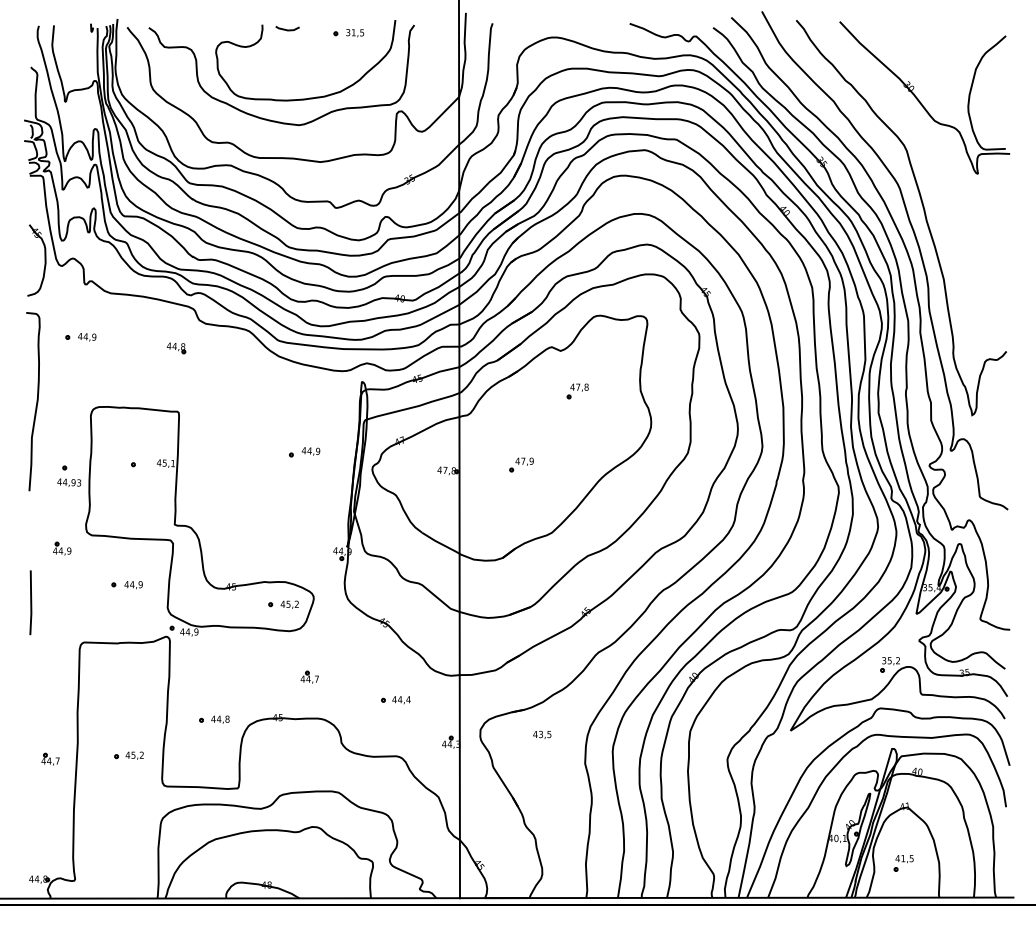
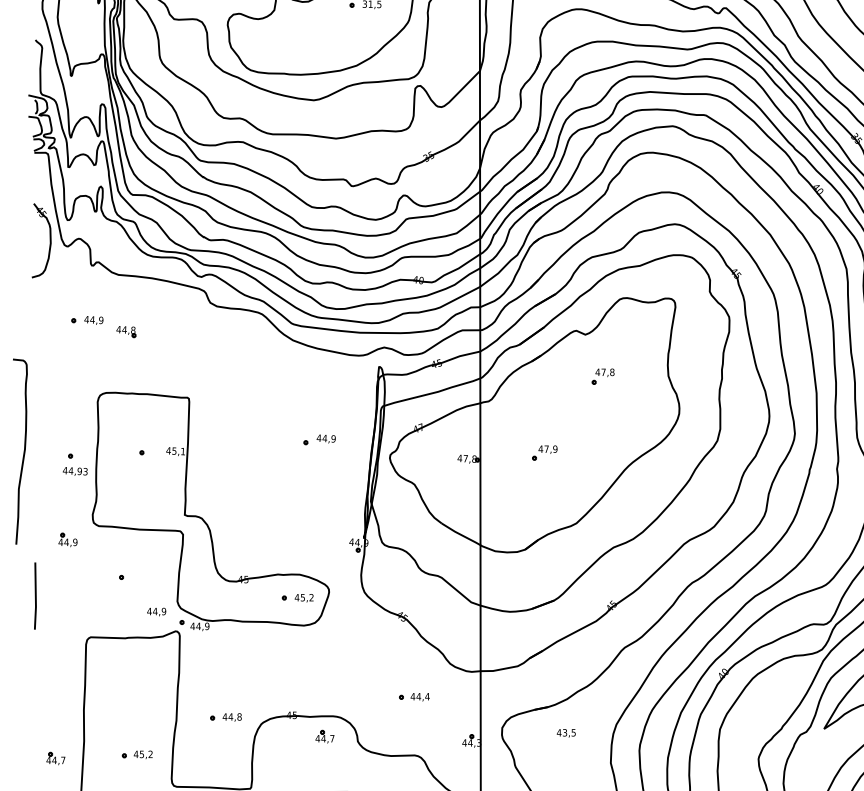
part: (176, 348) -> (126, 332), moved
curve: (36, 401) -> (23, 451), moved
text: (133, 585) -> (156, 612), moved
part: (309, 676) -> (324, 735), moved

